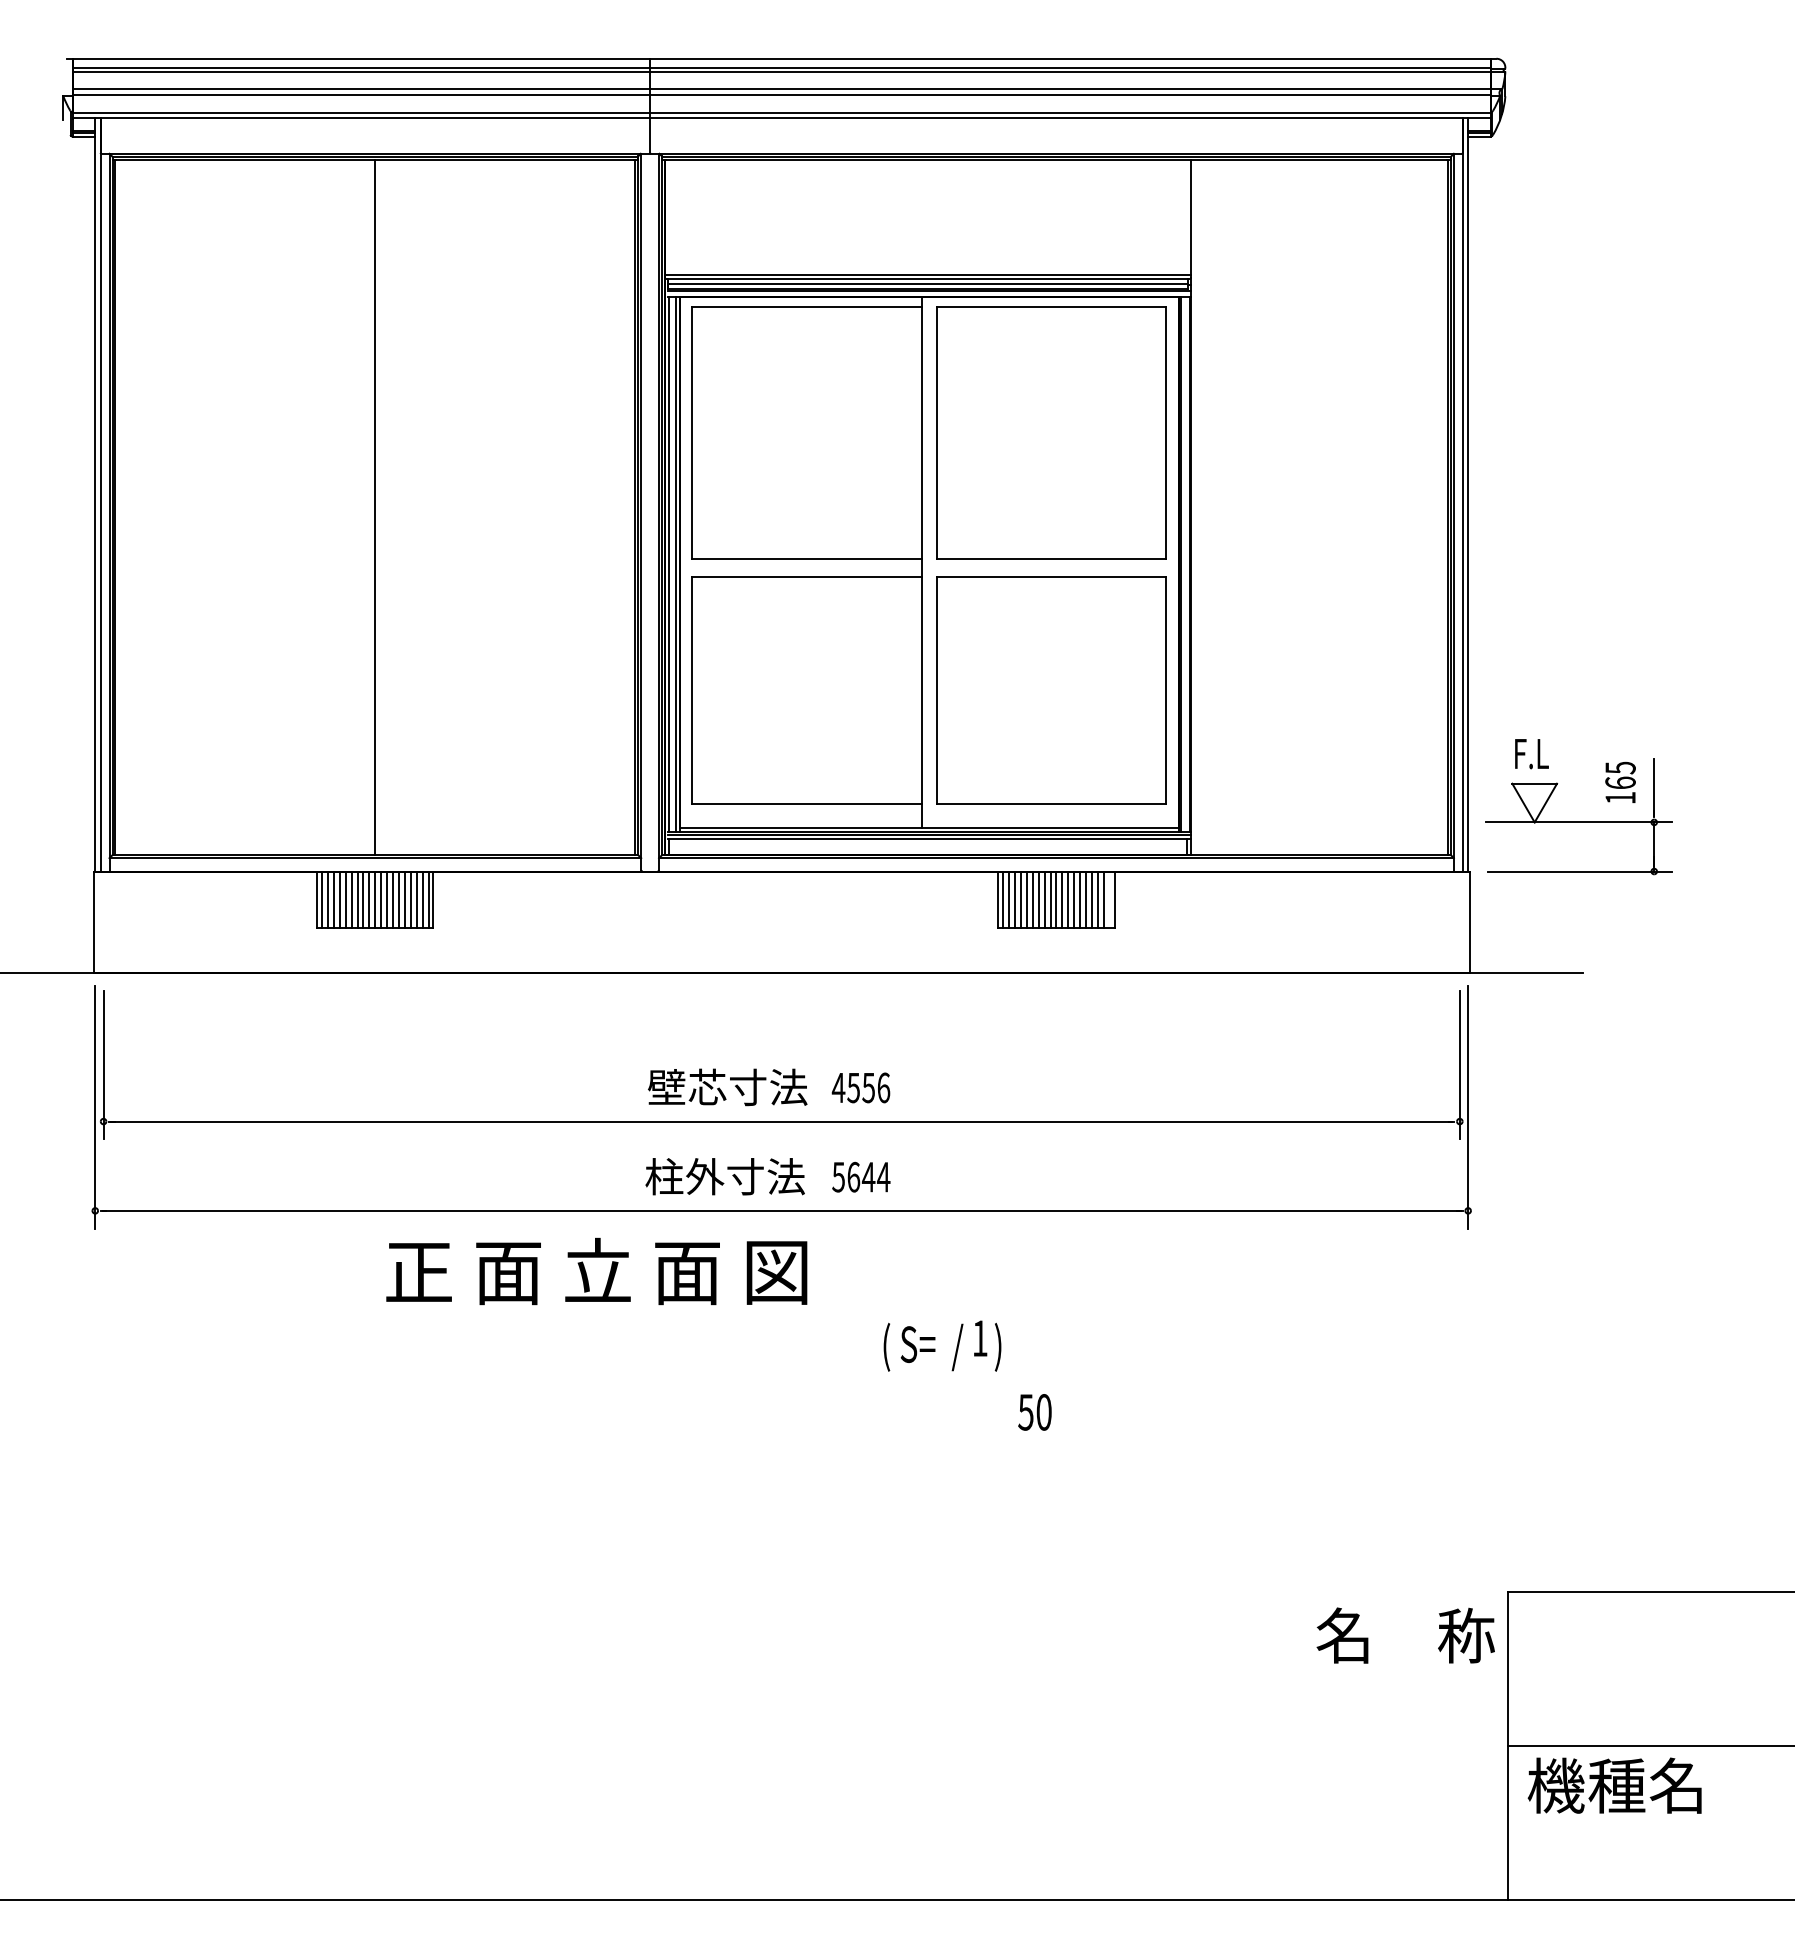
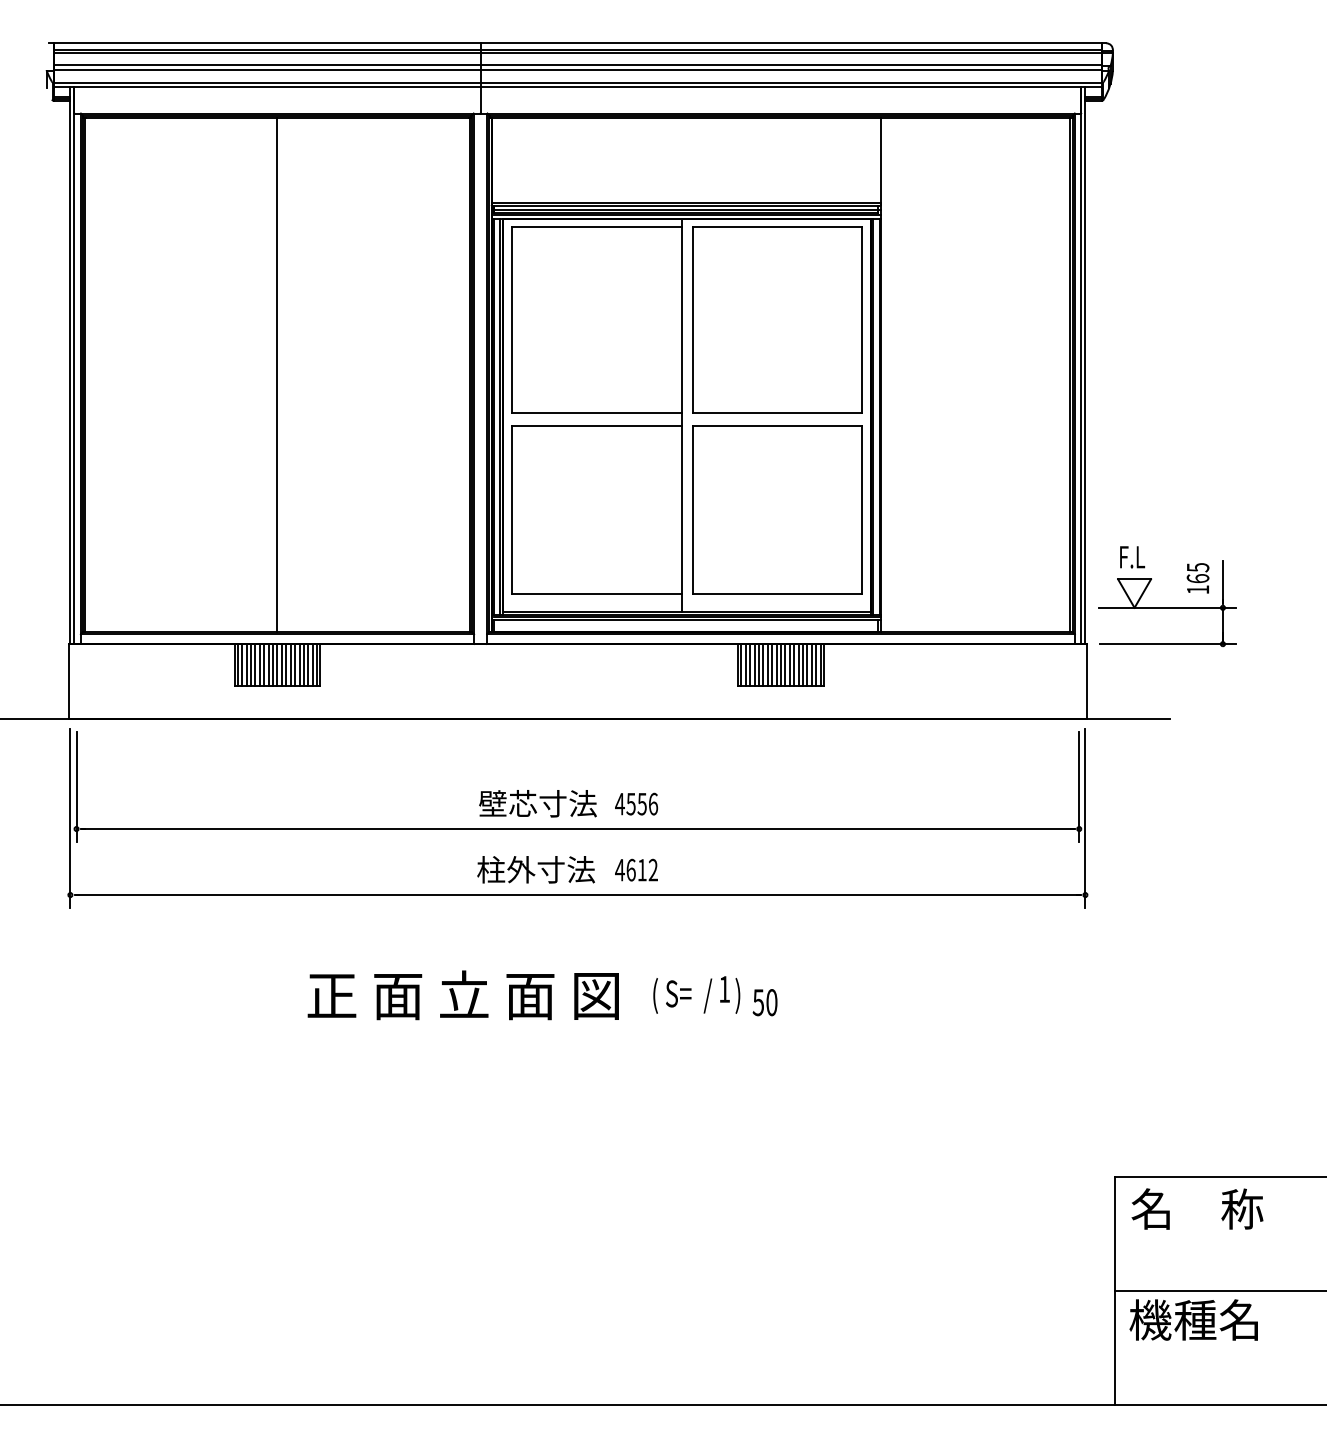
line: (1110, 899) -> (820, 664), added
text: (860, 1176) -> (636, 869), 5644 -> 4612
text: (596, 1271) -> (463, 995), moved
text: (1034, 1412) -> (764, 1002), moved
text: (1405, 1635) -> (1197, 1208), moved

